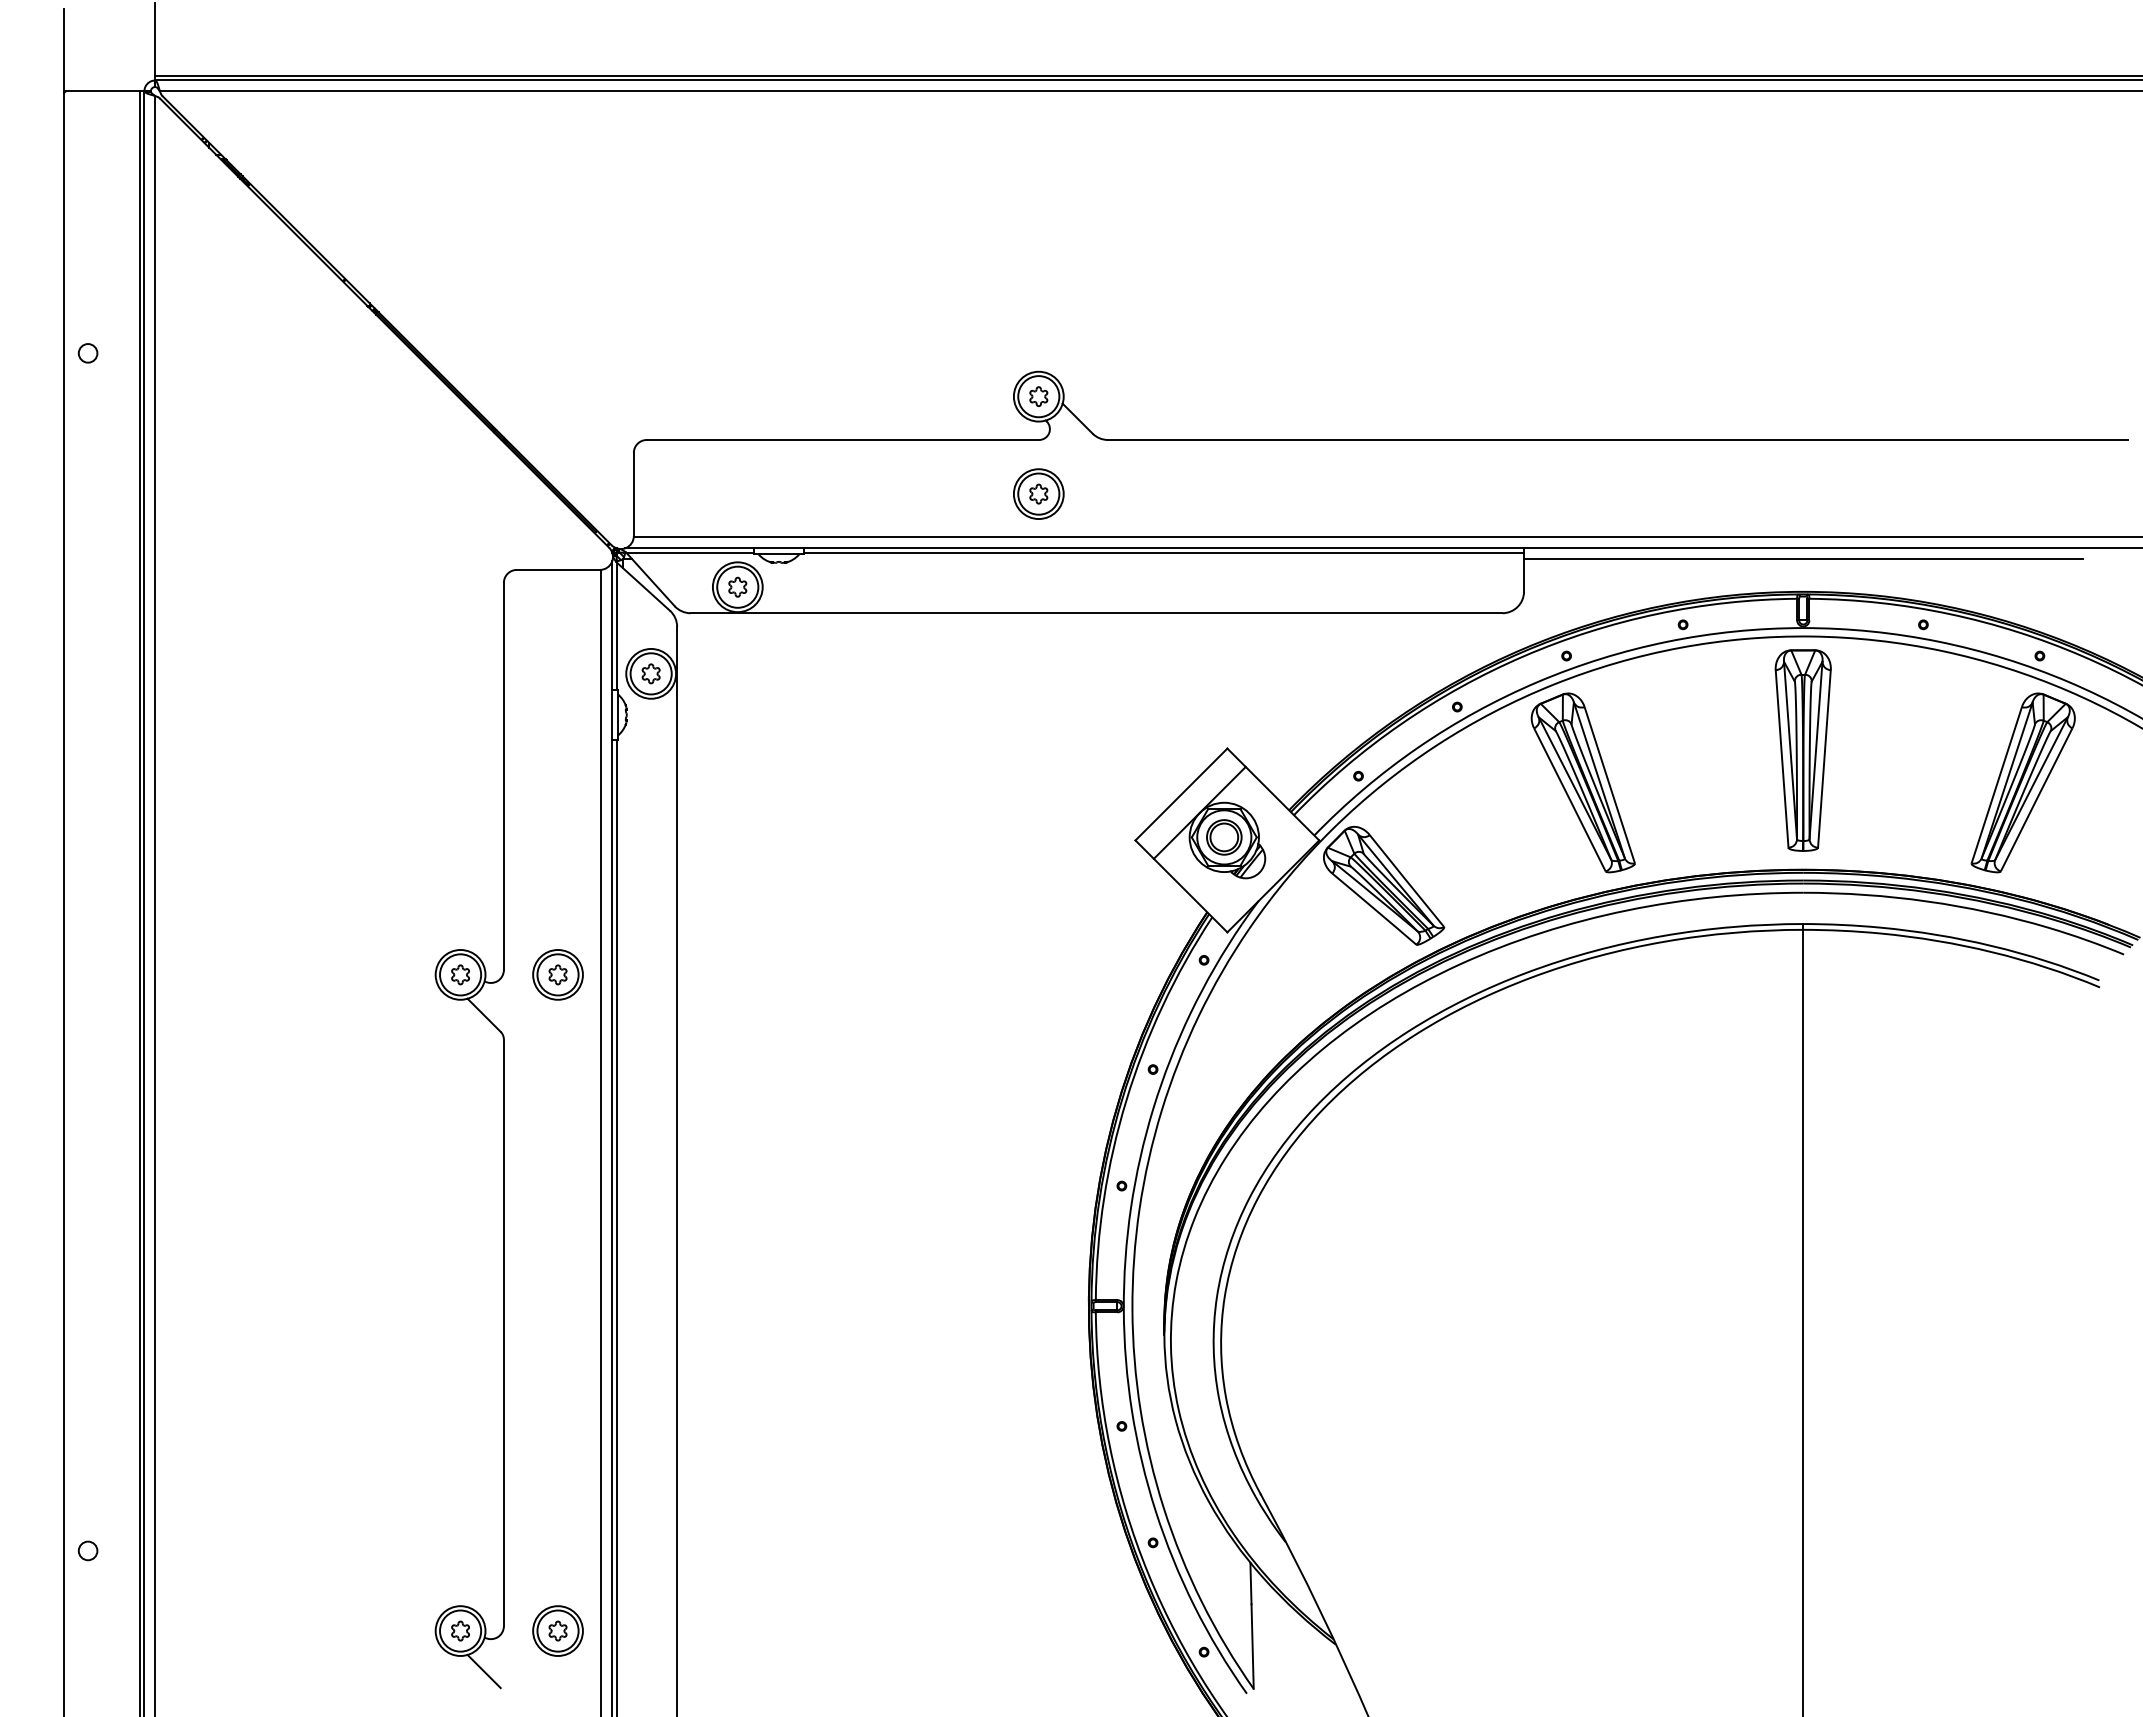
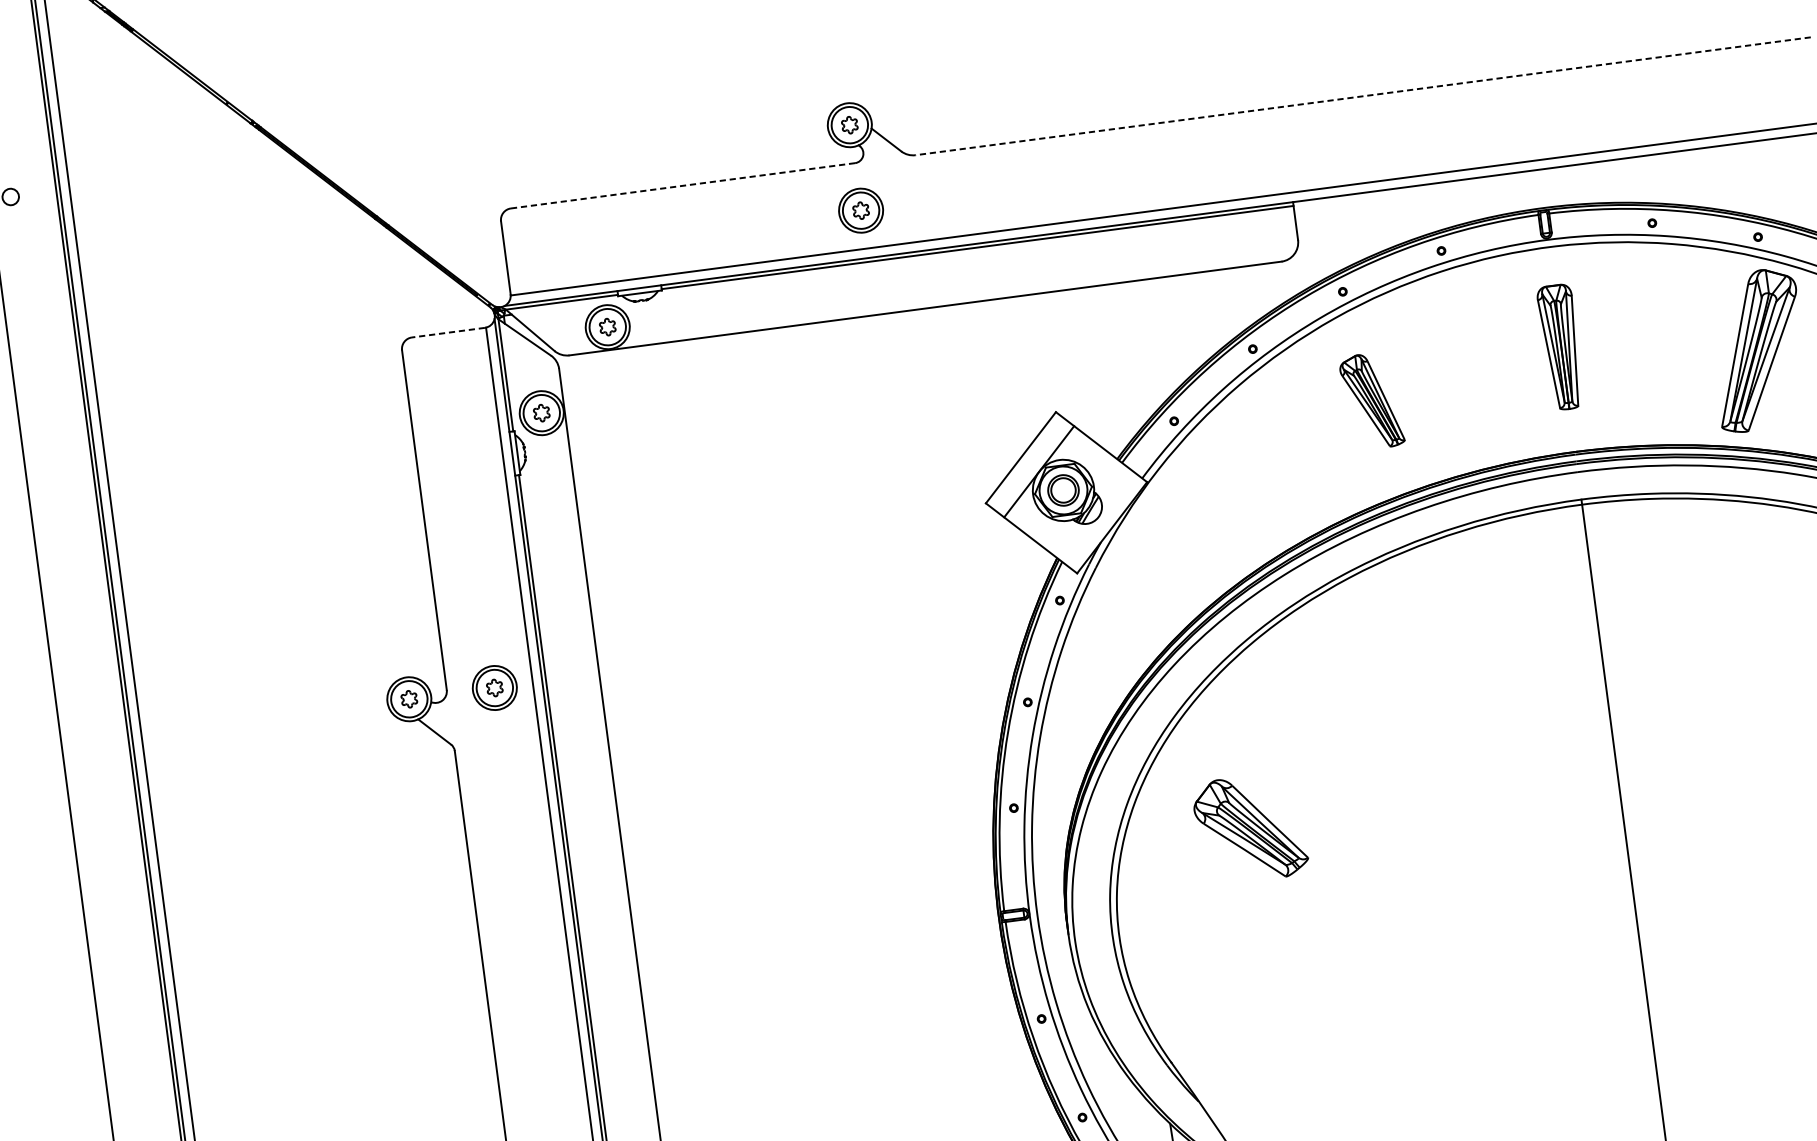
line: (842, 439) -> (682, 185), solid -> dashed
line: (1617, 439) -> (1362, 95), solid -> dashed
line: (1803, 559) -> (1539, 179), removed
line: (558, 569) -> (448, 332), solid -> dashed
part: (1802, 750) -> (1560, 347), size x0.7
part: (1582, 782) -> (1371, 400), size x0.6
part: (1384, 885) -> (1250, 828), moved

